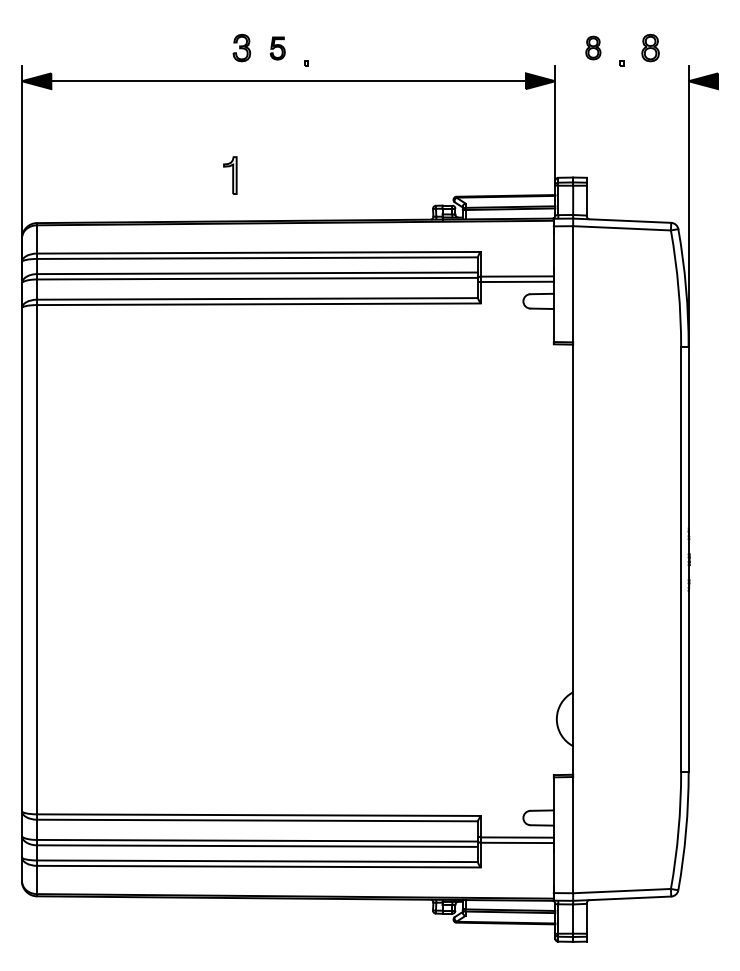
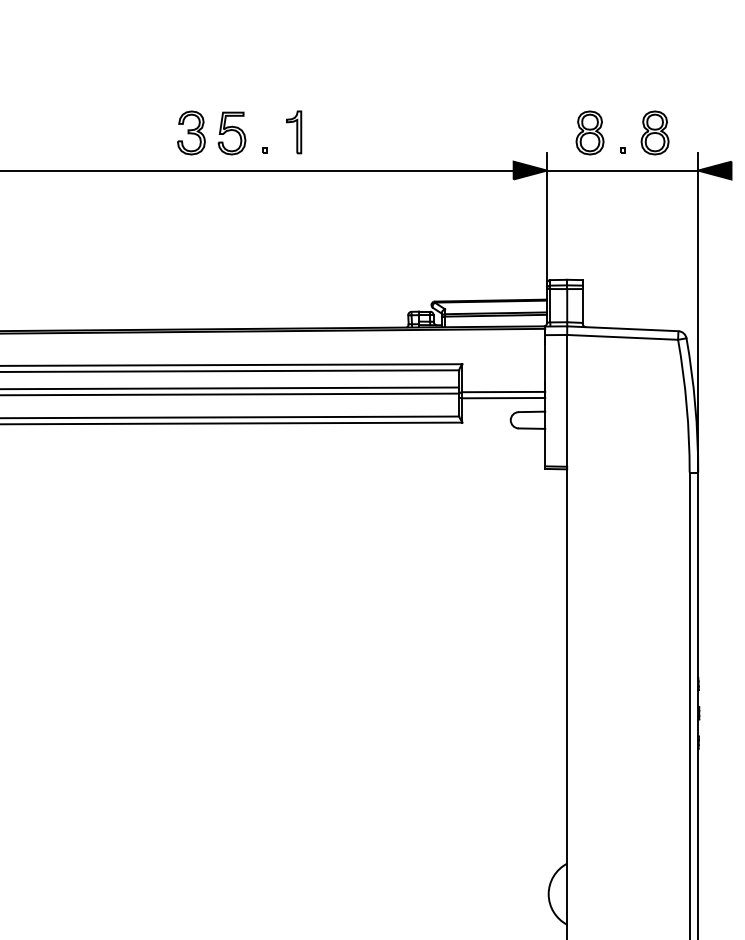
part: (241, 47) -> (191, 132), size x1.43
part: (593, 47) -> (590, 132), size x1.67
part: (650, 47) -> (654, 132), size x1.43
part: (277, 48) -> (231, 133), size x1.67
line: (621, 81) -> (622, 170), added
part: (230, 175) -> (294, 132), moved

